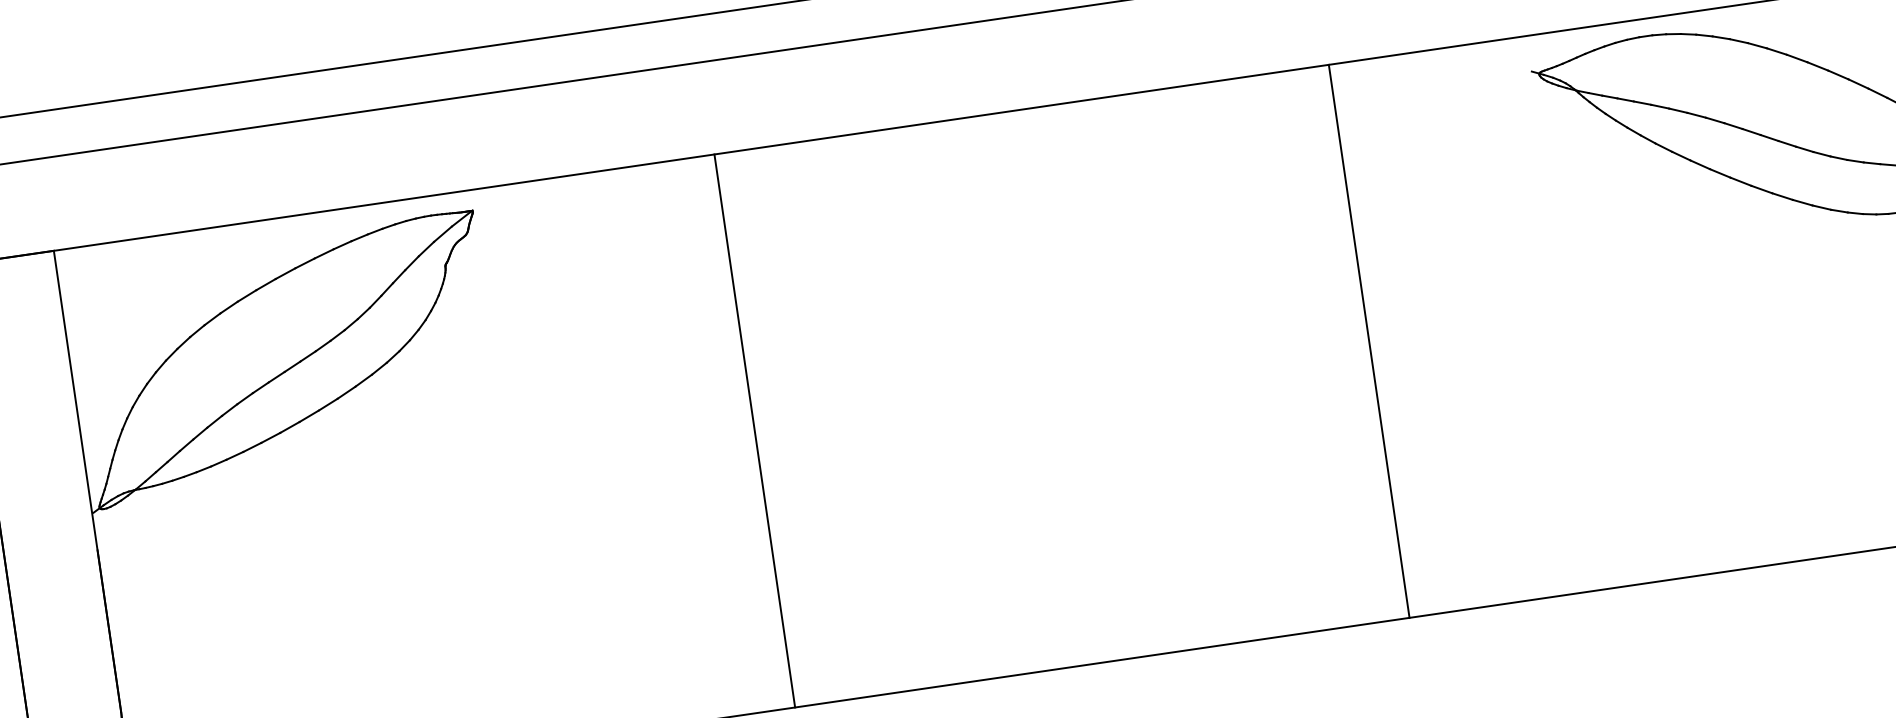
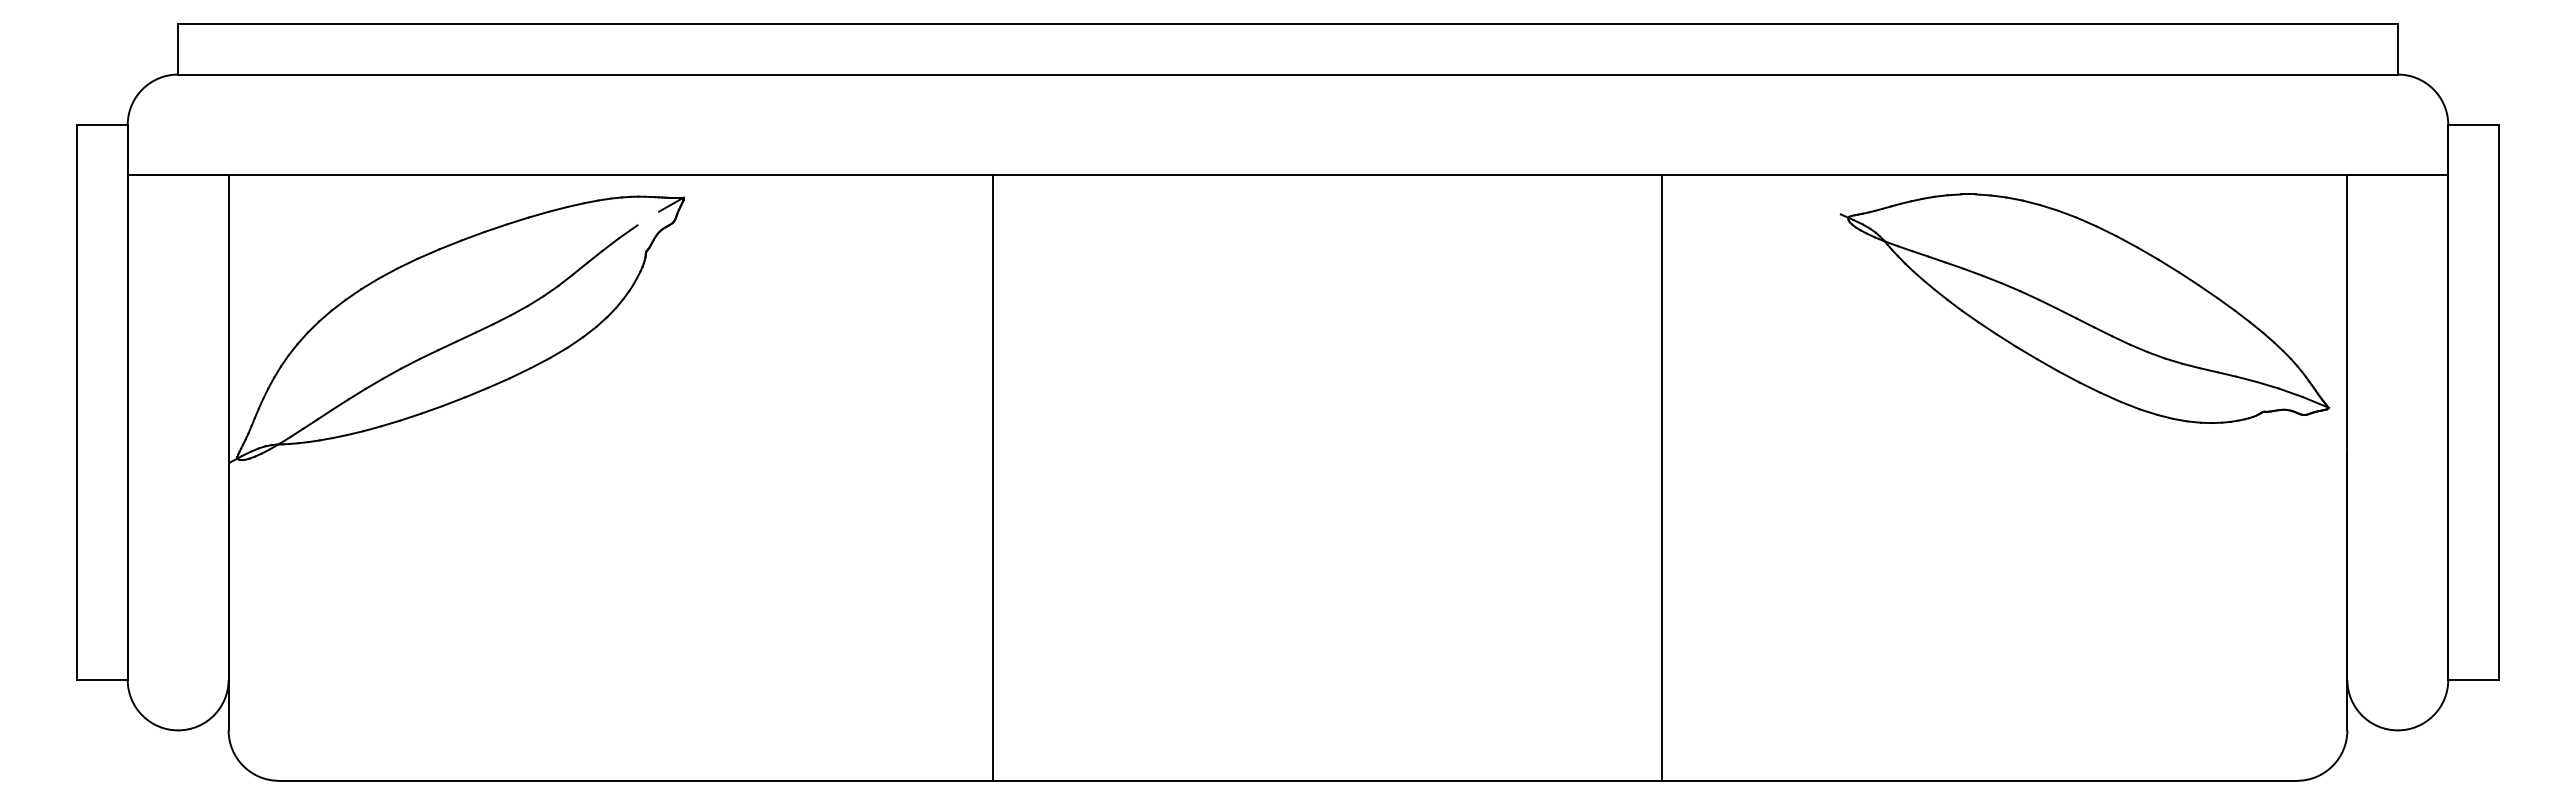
line: (443, 234) -> (648, 218), removed
line: (1369, 340) -> (1662, 477), moved
line: (754, 430) -> (992, 477), moved

